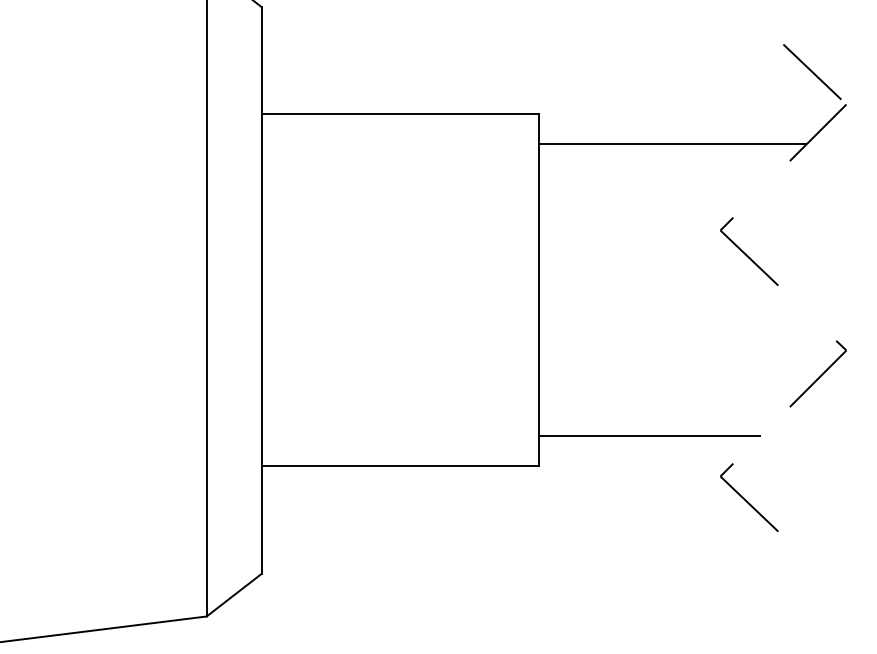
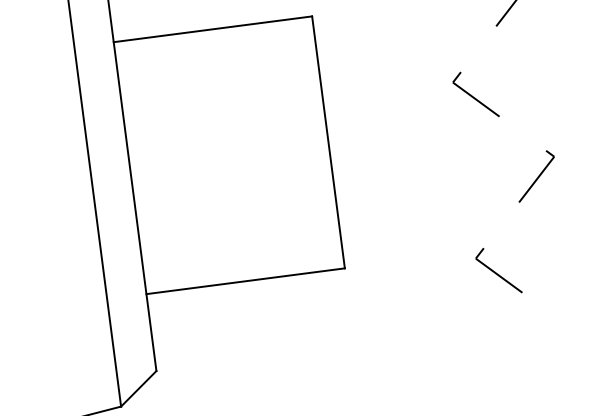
line: (672, 144) -> (410, 25), removed
line: (649, 436) -> (421, 236), removed

